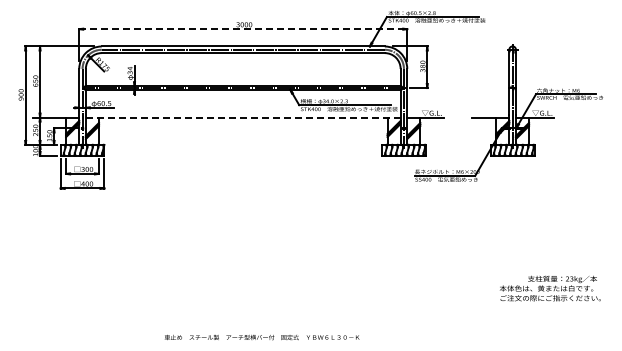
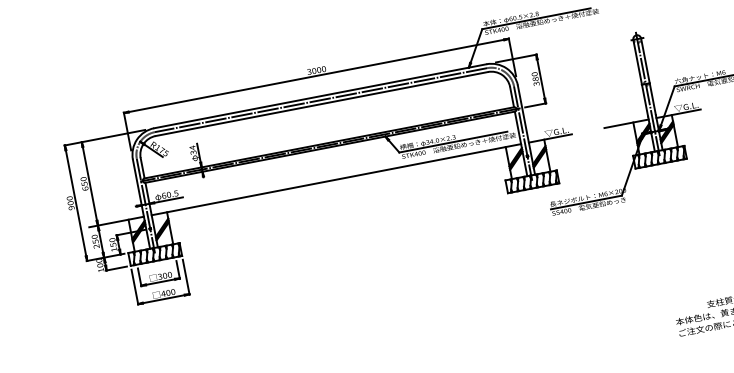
line: (243, 29) -> (316, 76), dashed -> solid
line: (243, 117) -> (336, 179), dashed -> solid

